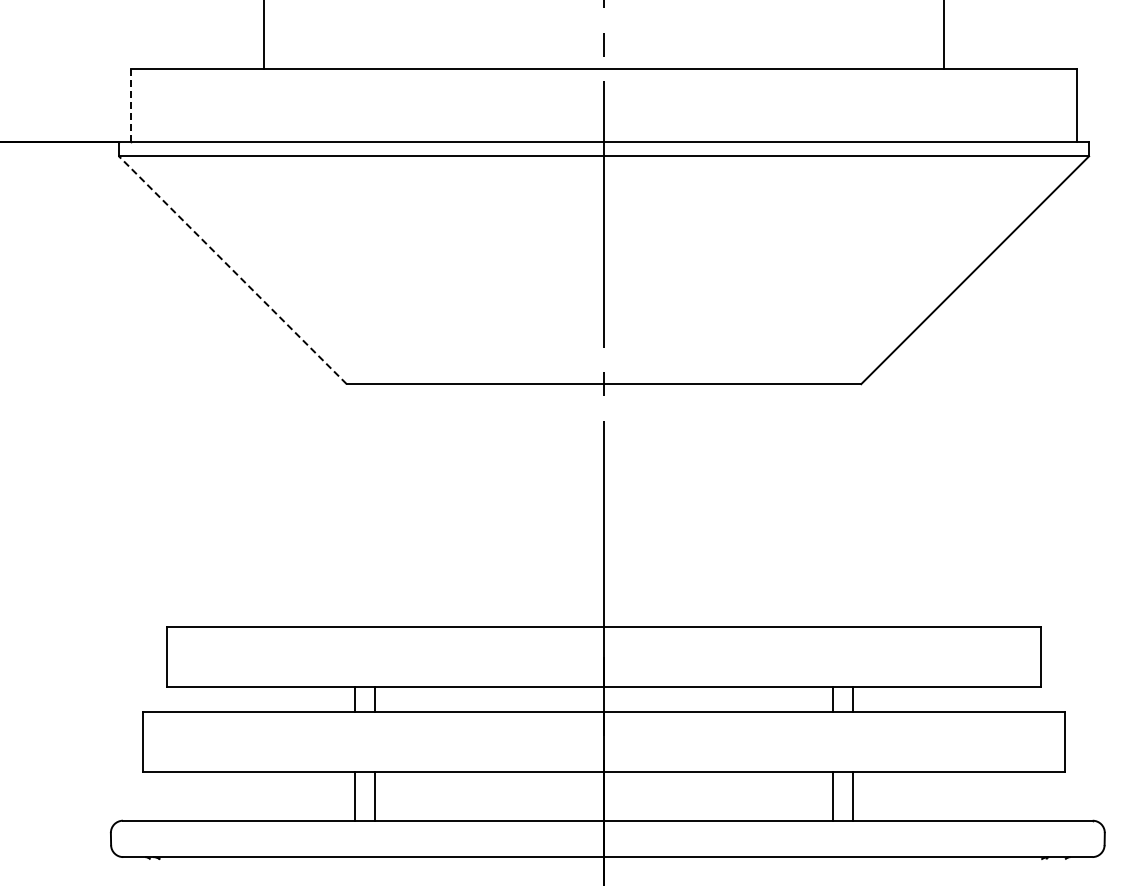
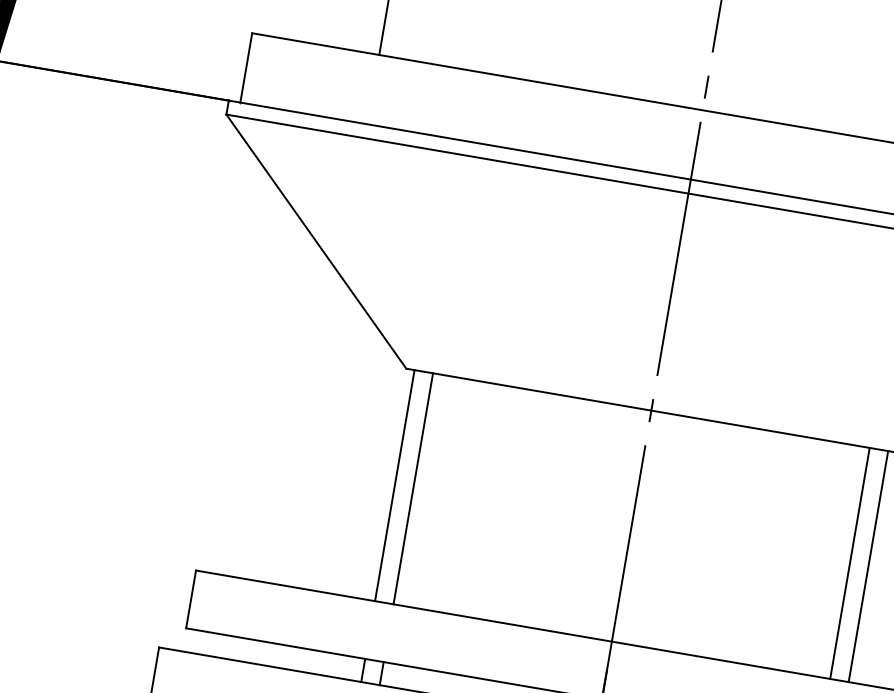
line: (131, 105) -> (246, 68), dashed -> solid
line: (232, 269) -> (316, 240), dashed -> solid
line: (355, 505) -> (394, 485), added
line: (374, 505) -> (412, 488), added
line: (833, 505) -> (850, 563), added
line: (852, 505) -> (868, 566), added

